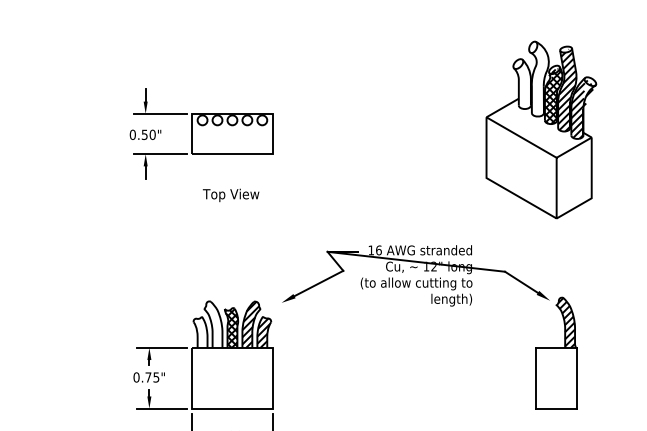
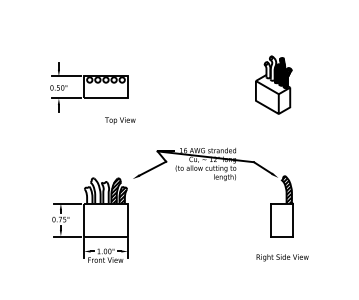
part: (541, 128) -> (273, 84), size x0.6
text: (231, 194) -> (120, 120), moved
hatch: (231, 327) -> (105, 192), removed

